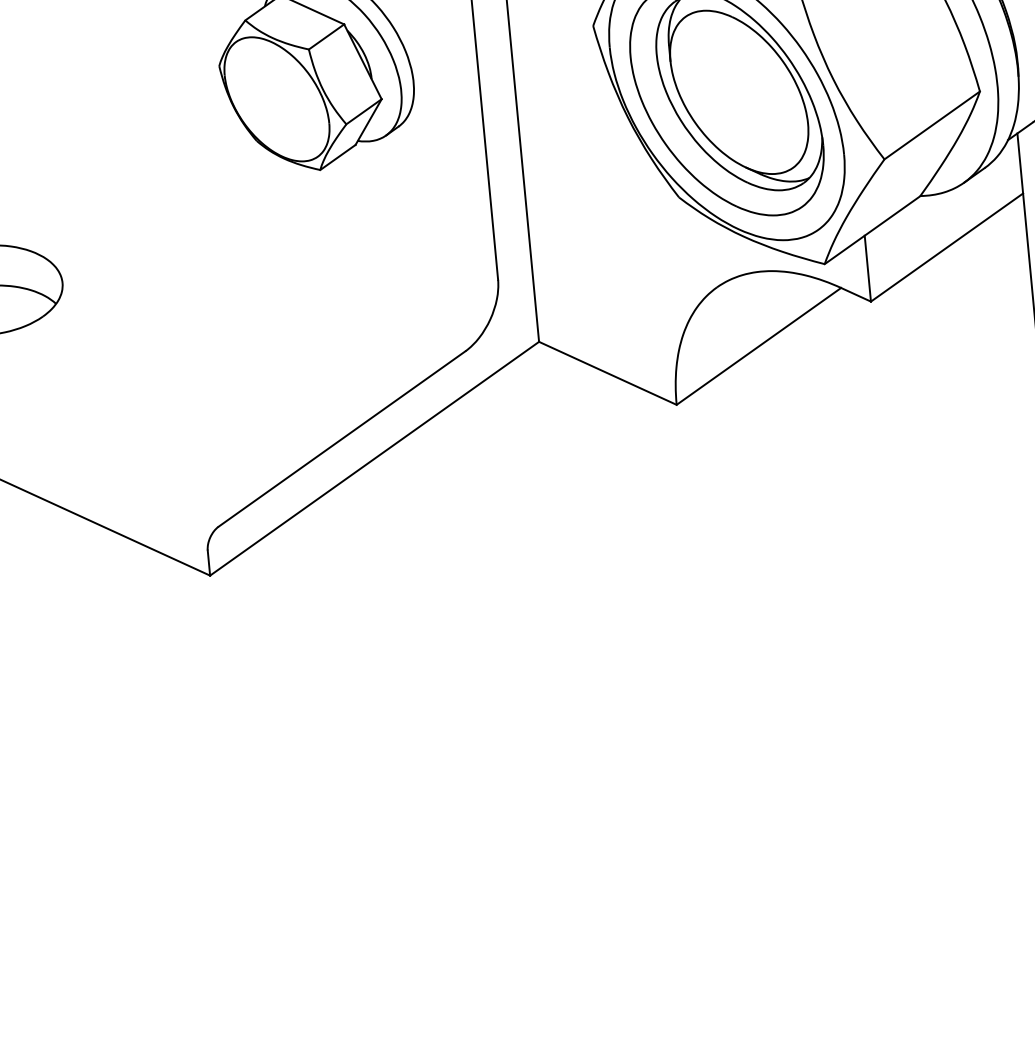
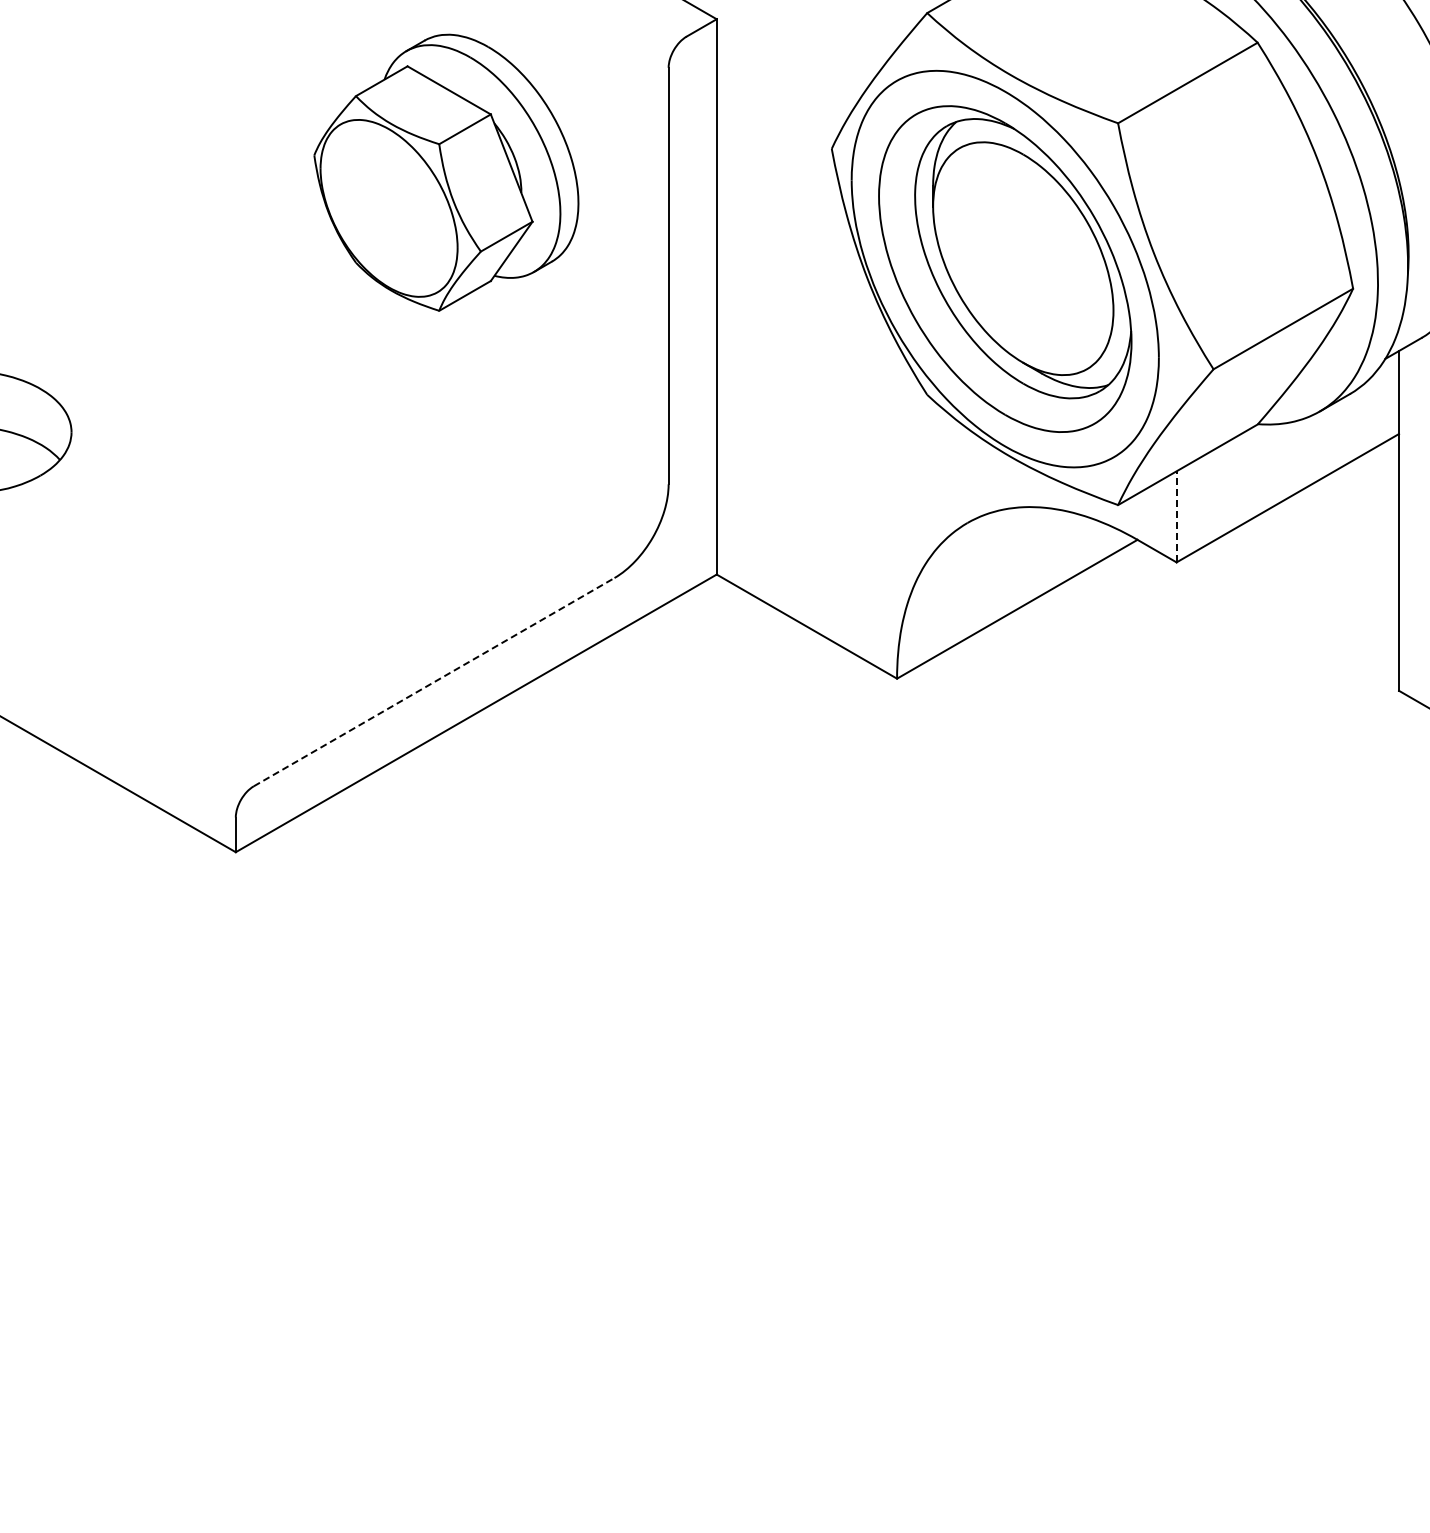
line: (867, 268) -> (1176, 516), solid -> dashed
line: (342, 438) -> (434, 681), solid -> dashed

